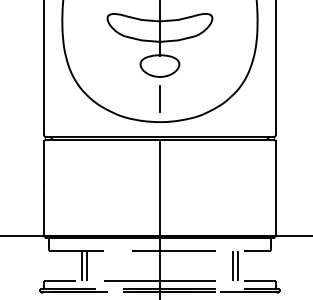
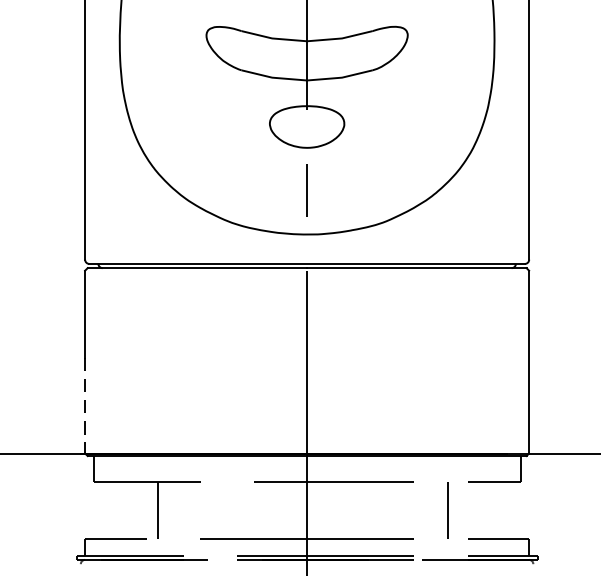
line: (44, 211) -> (85, 406), solid -> dashed
line: (86, 265) -> (166, 509), removed
line: (237, 265) -> (455, 509), removed

